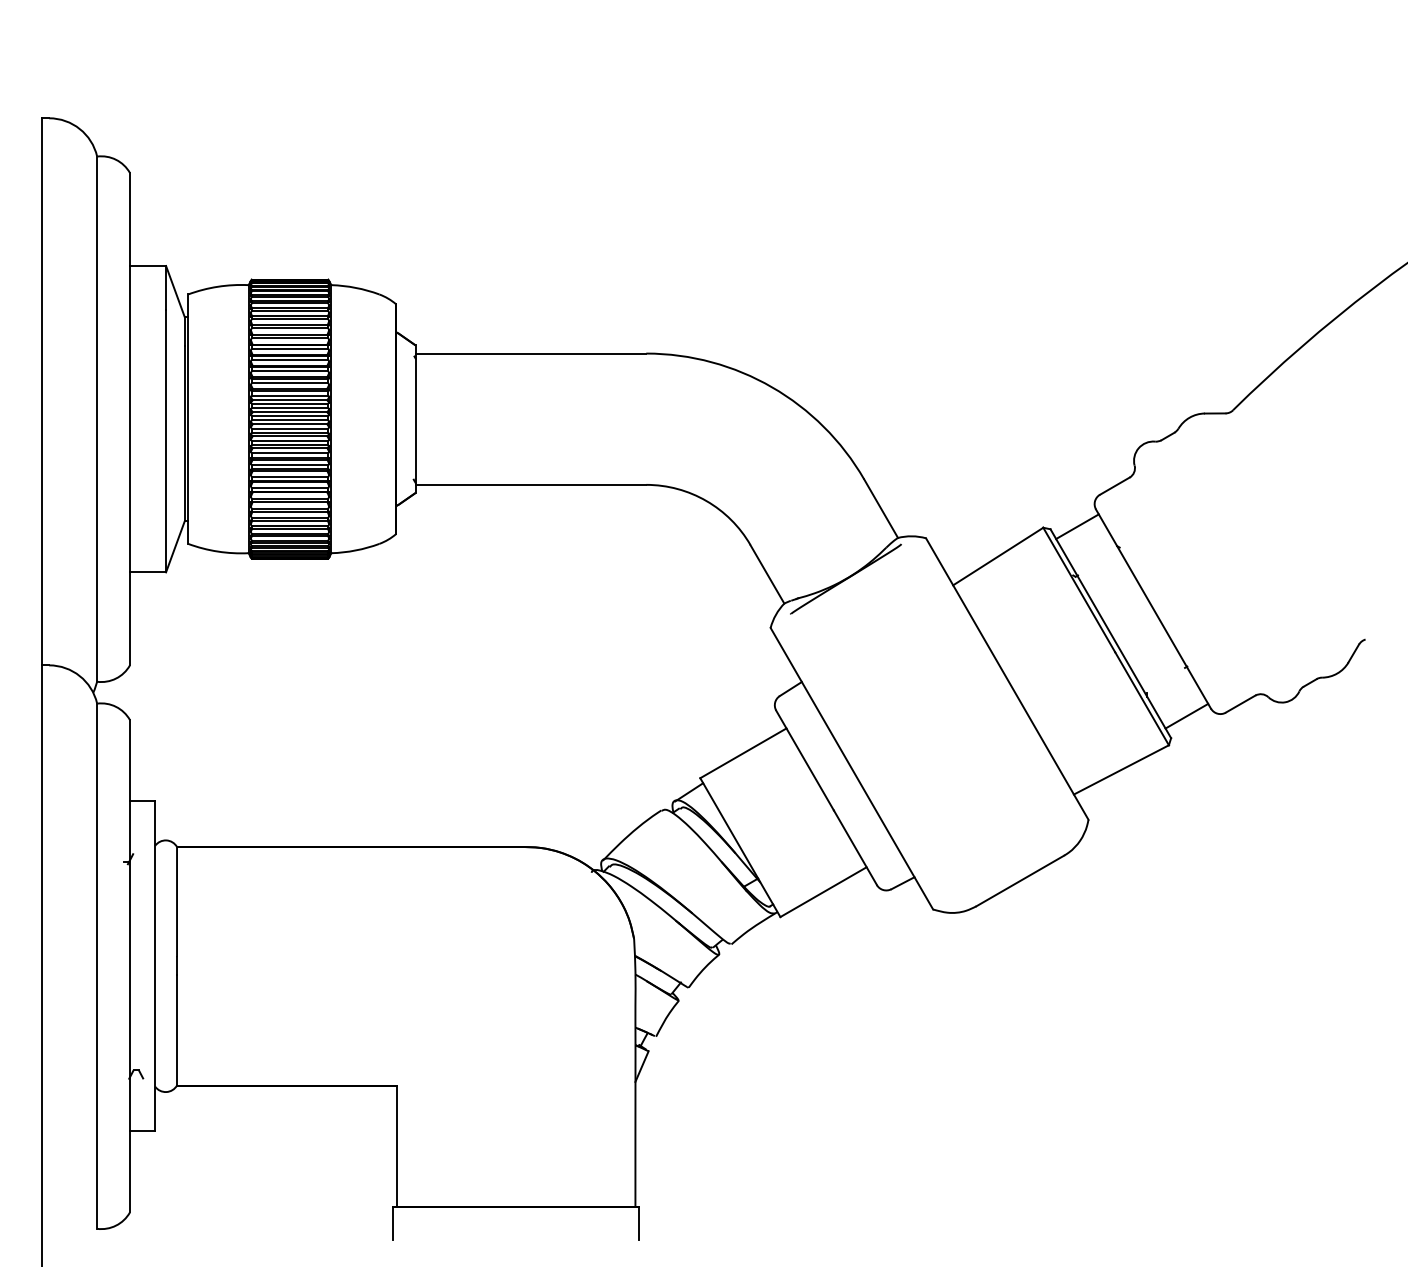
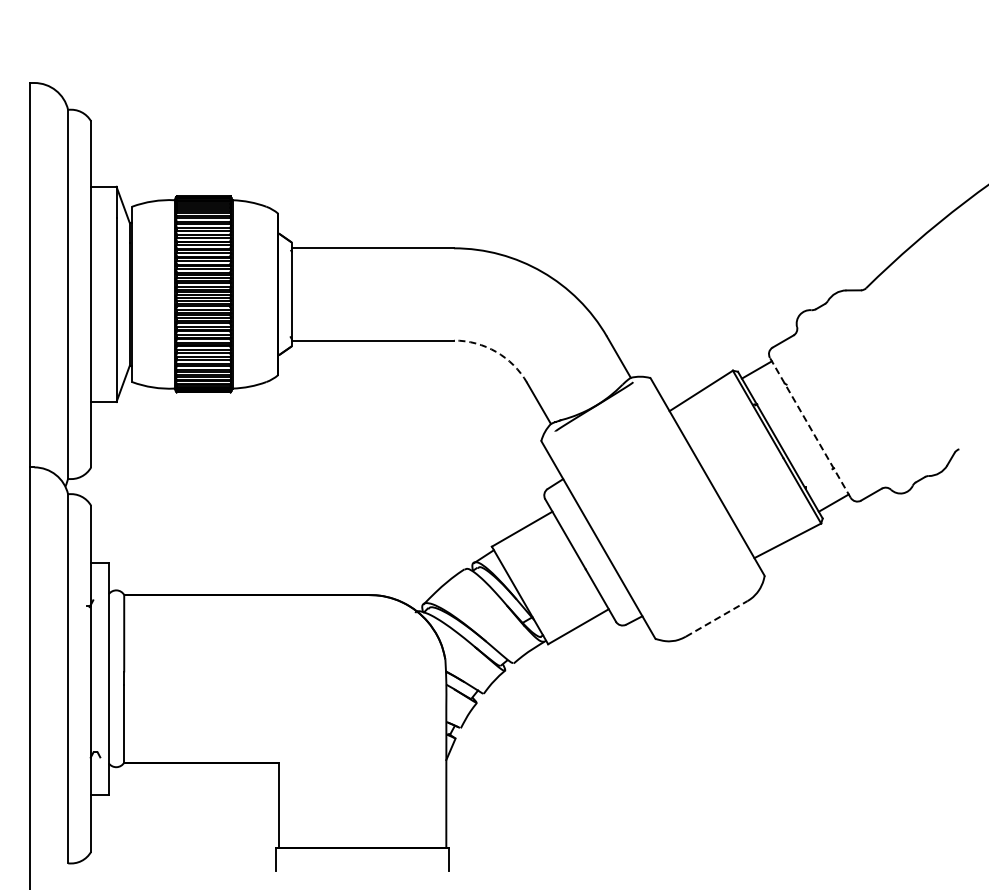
arc: (706, 500) -> (496, 351), solid -> dashed
line: (1153, 608) -> (810, 427), solid -> dashed
line: (1019, 880) -> (716, 618), solid -> dashed

